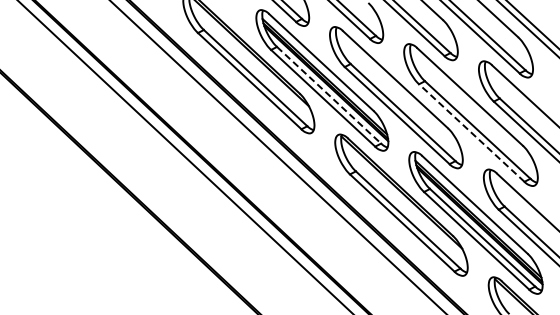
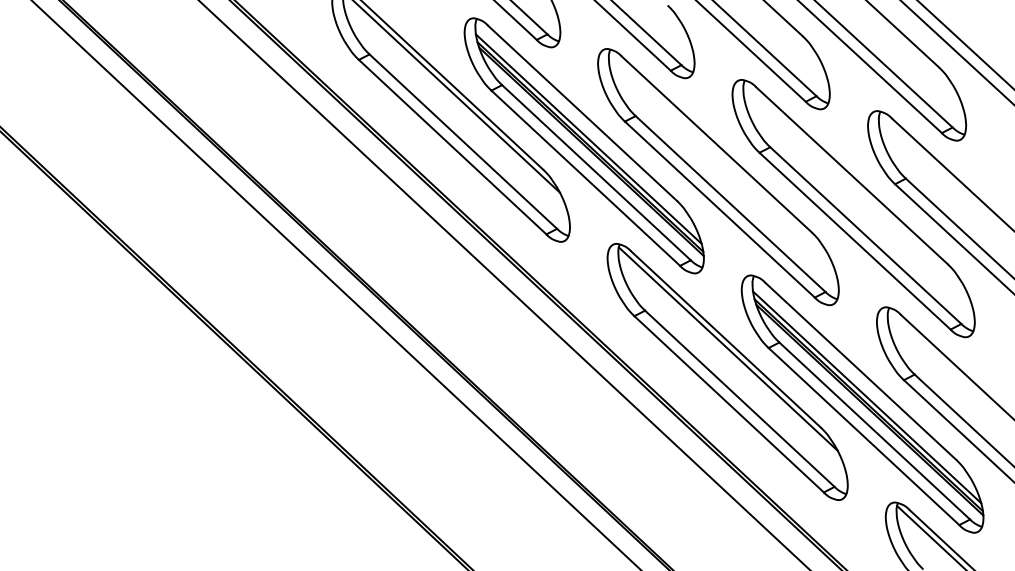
line: (329, 95) -> (597, 173), dashed -> solid
line: (471, 133) -> (854, 242), dashed -> solid

